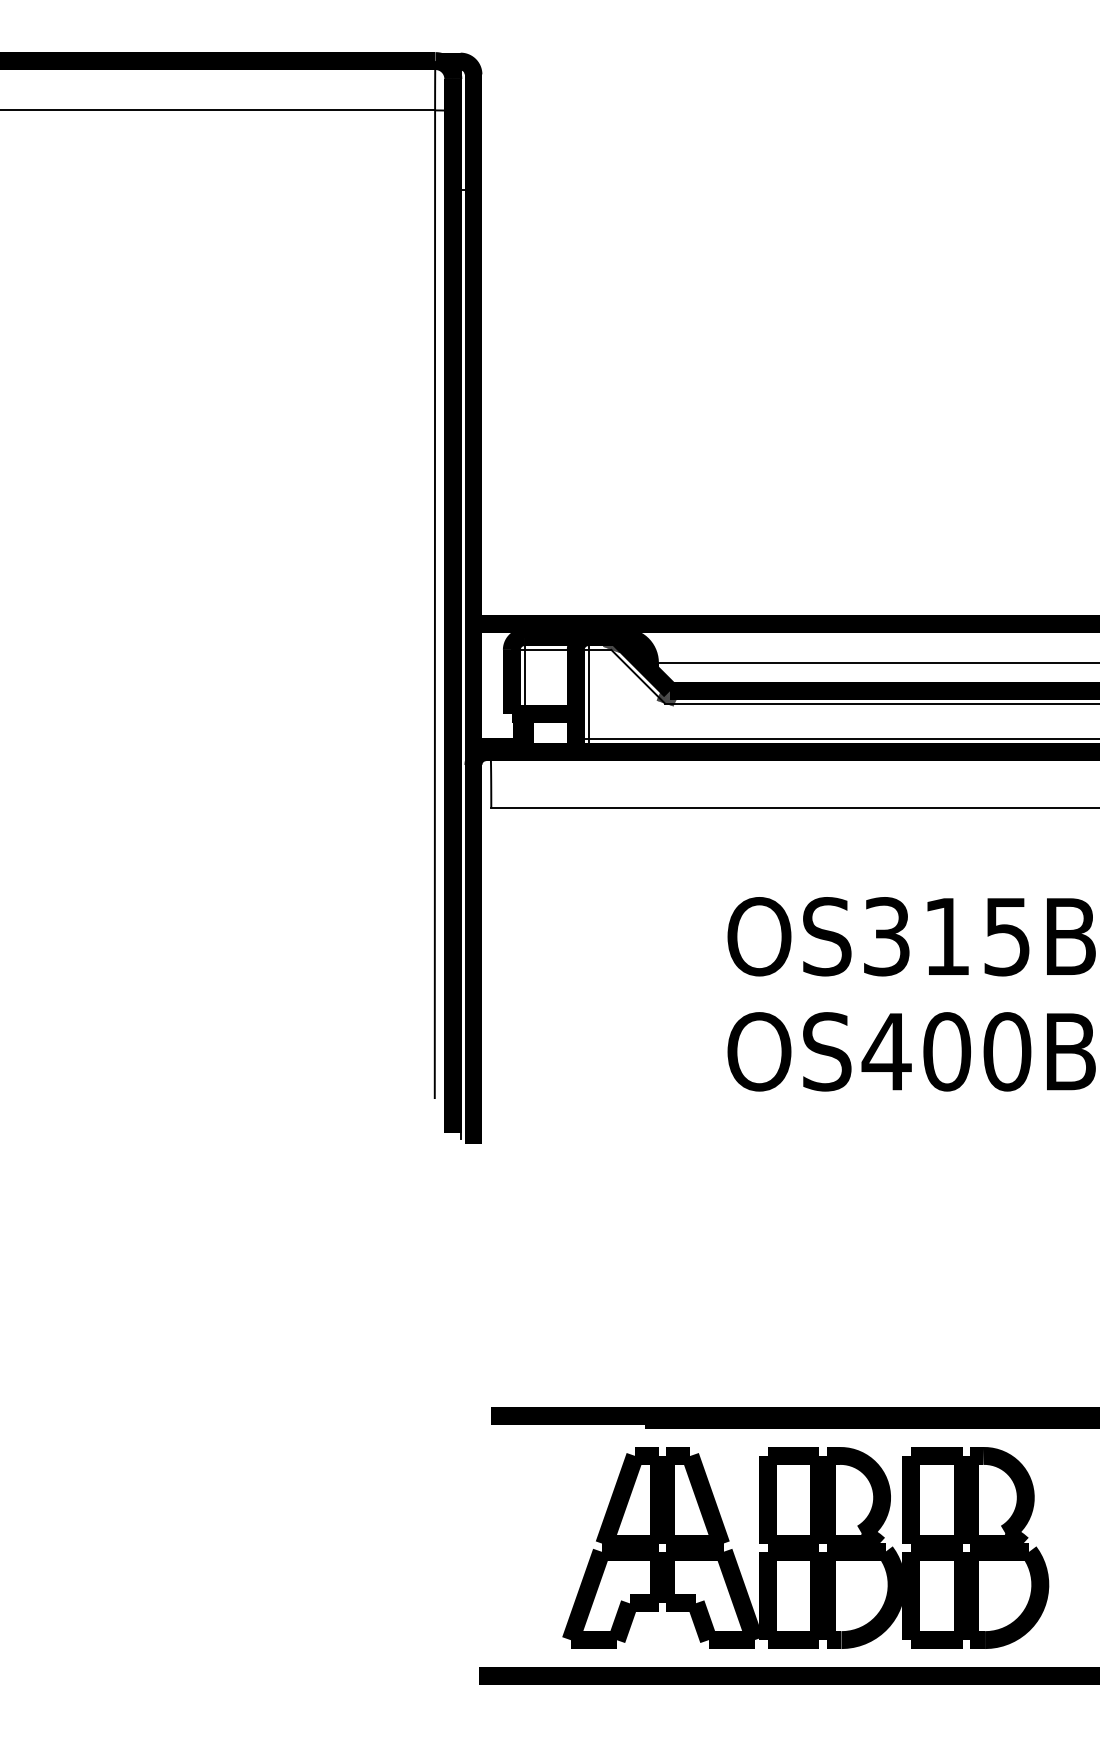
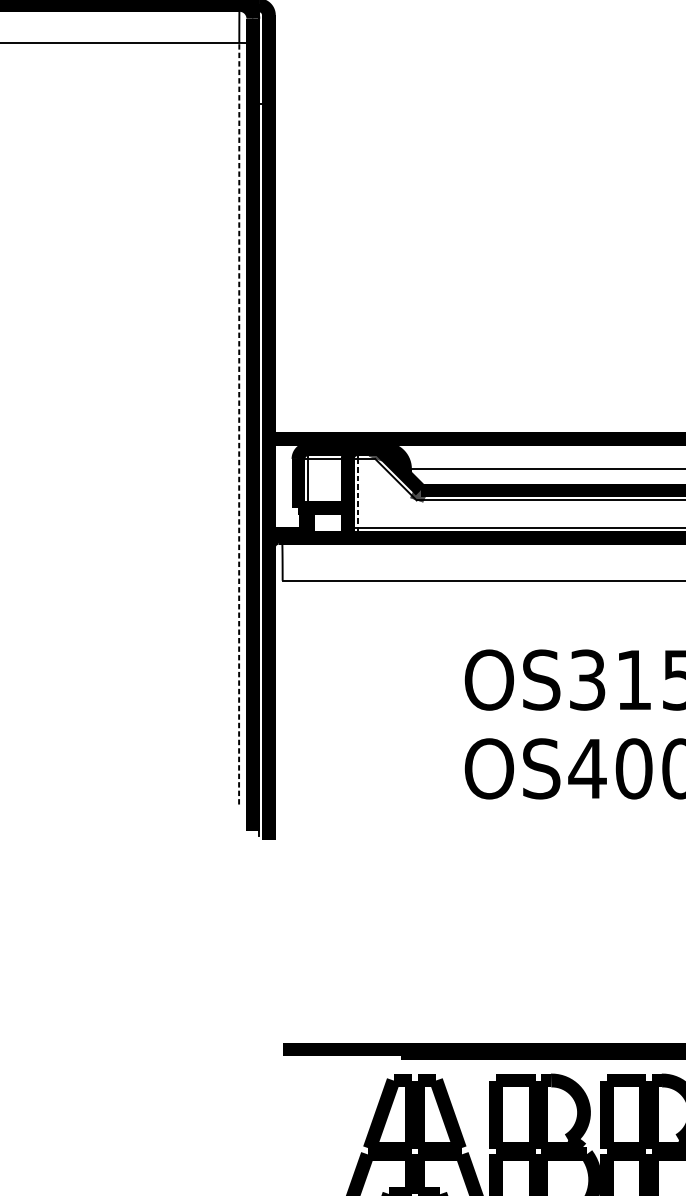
line: (434, 604) -> (238, 423), solid -> dashed
line: (588, 694) -> (357, 493), solid -> dashed

